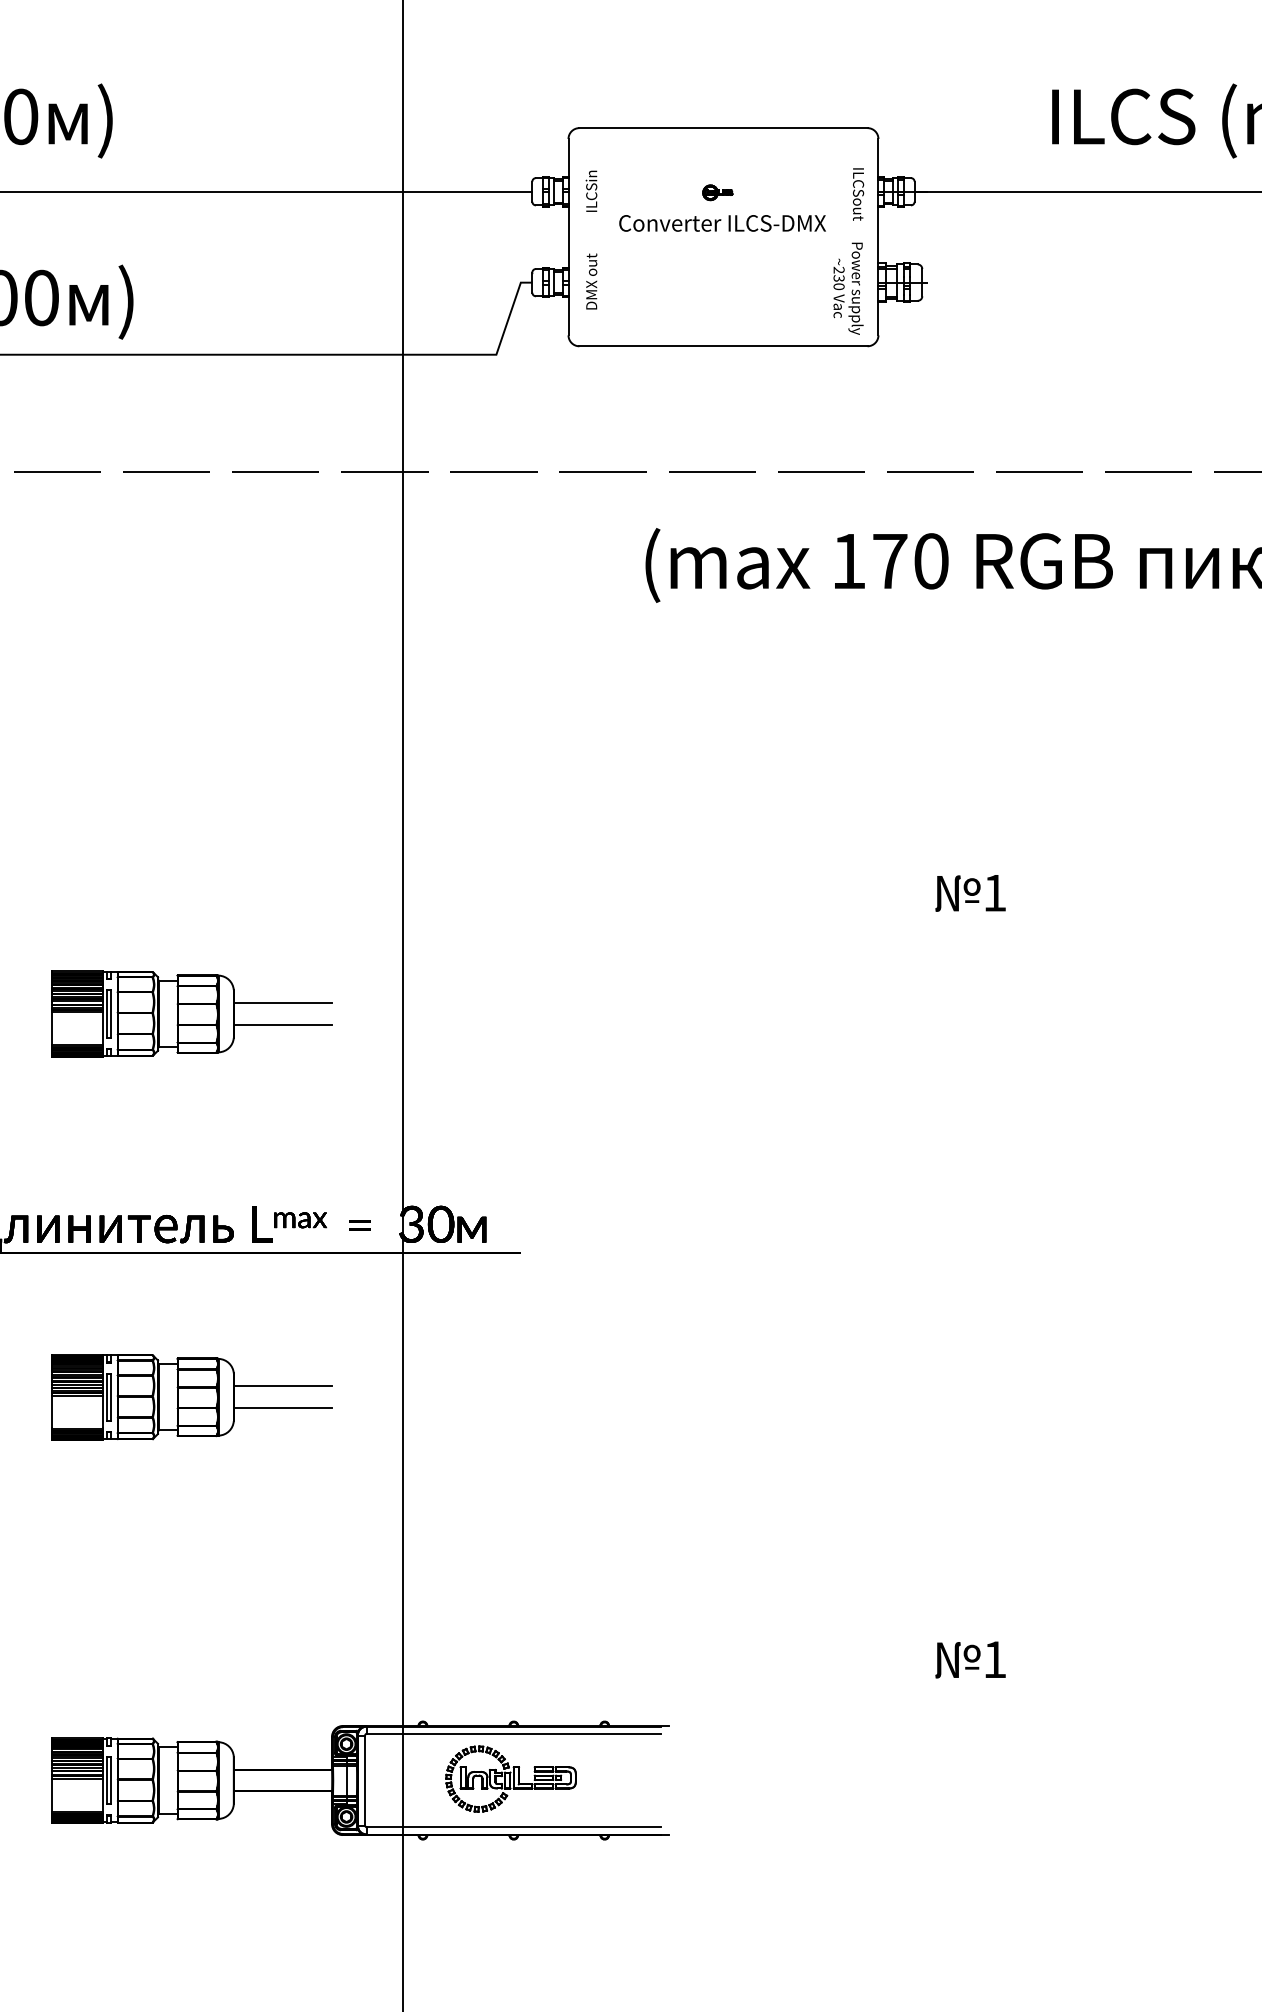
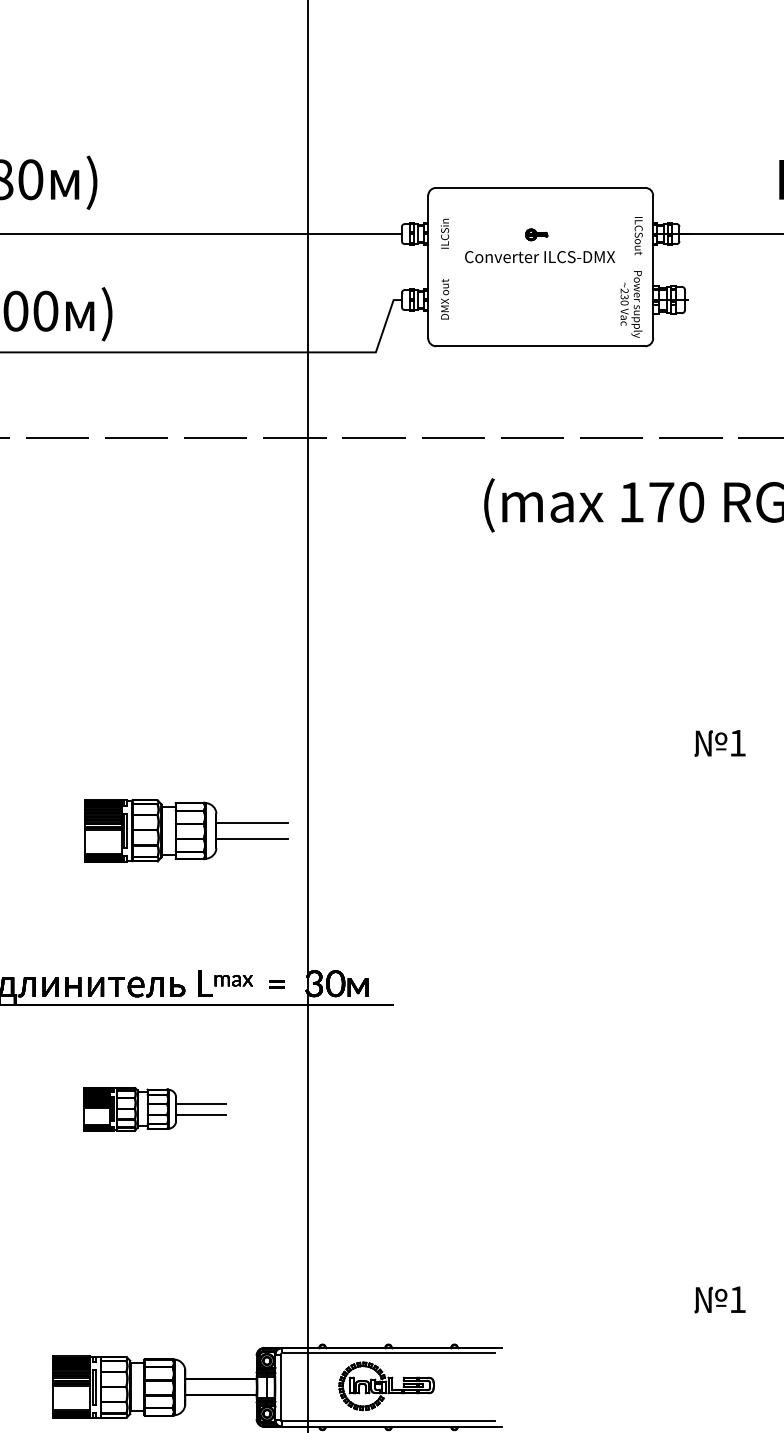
part: (191, 1013) -> (185, 830), moved
part: (191, 1397) -> (154, 1109), size x0.7

